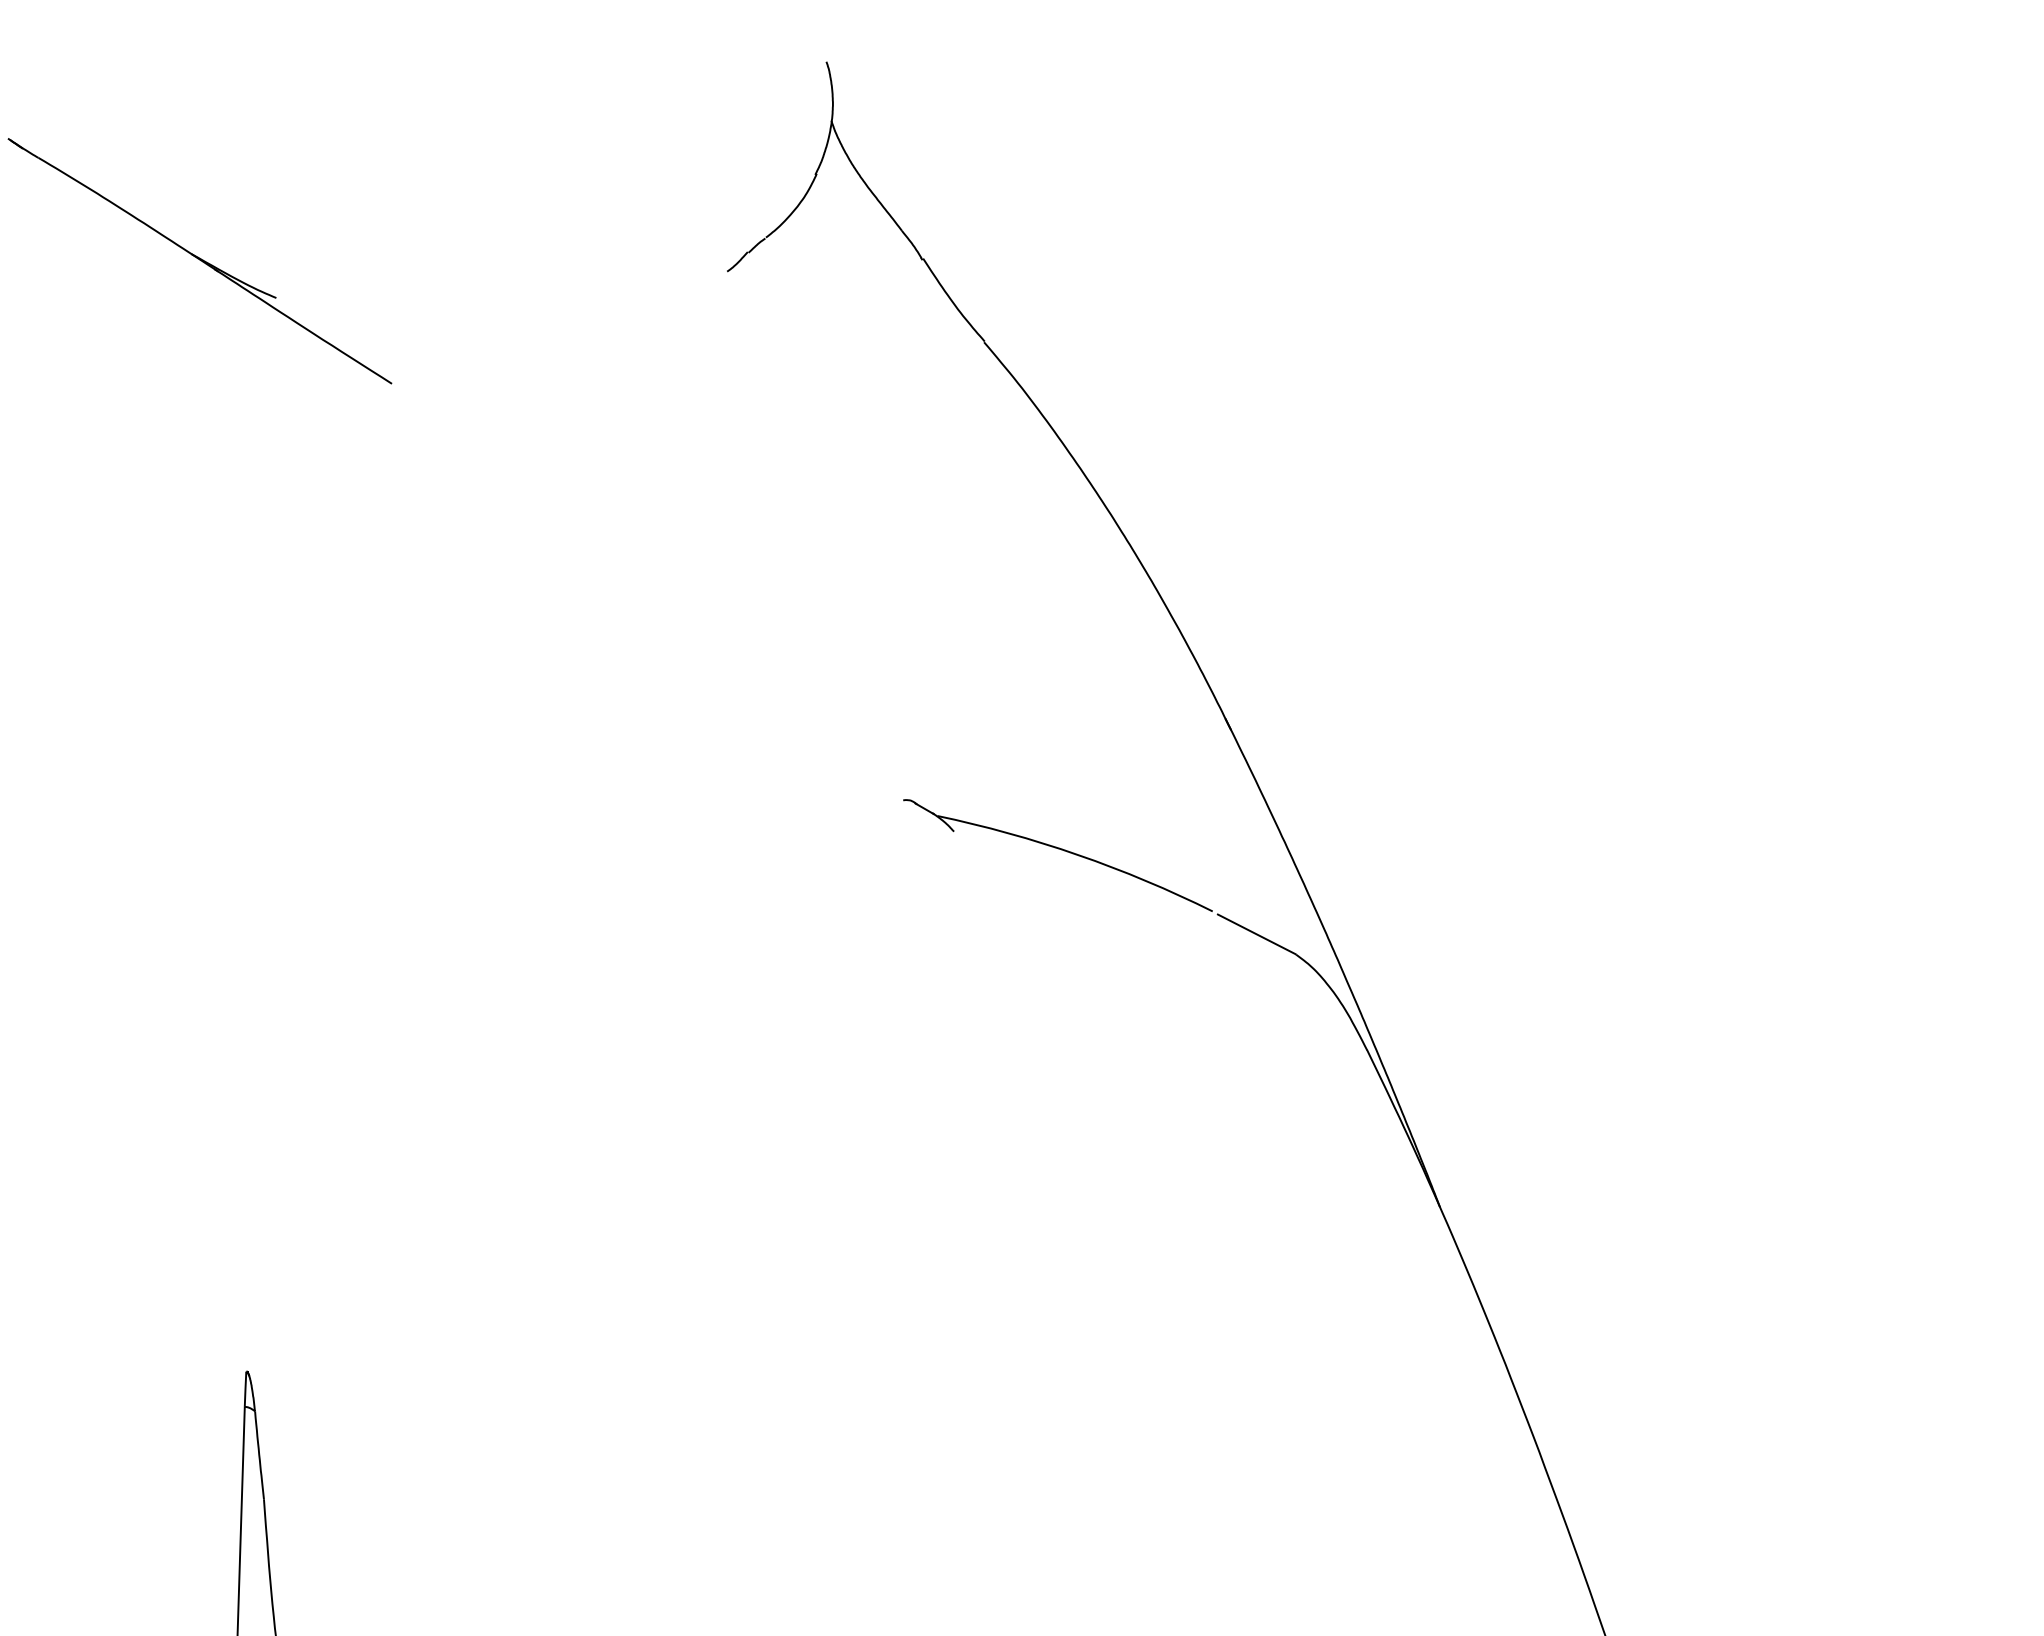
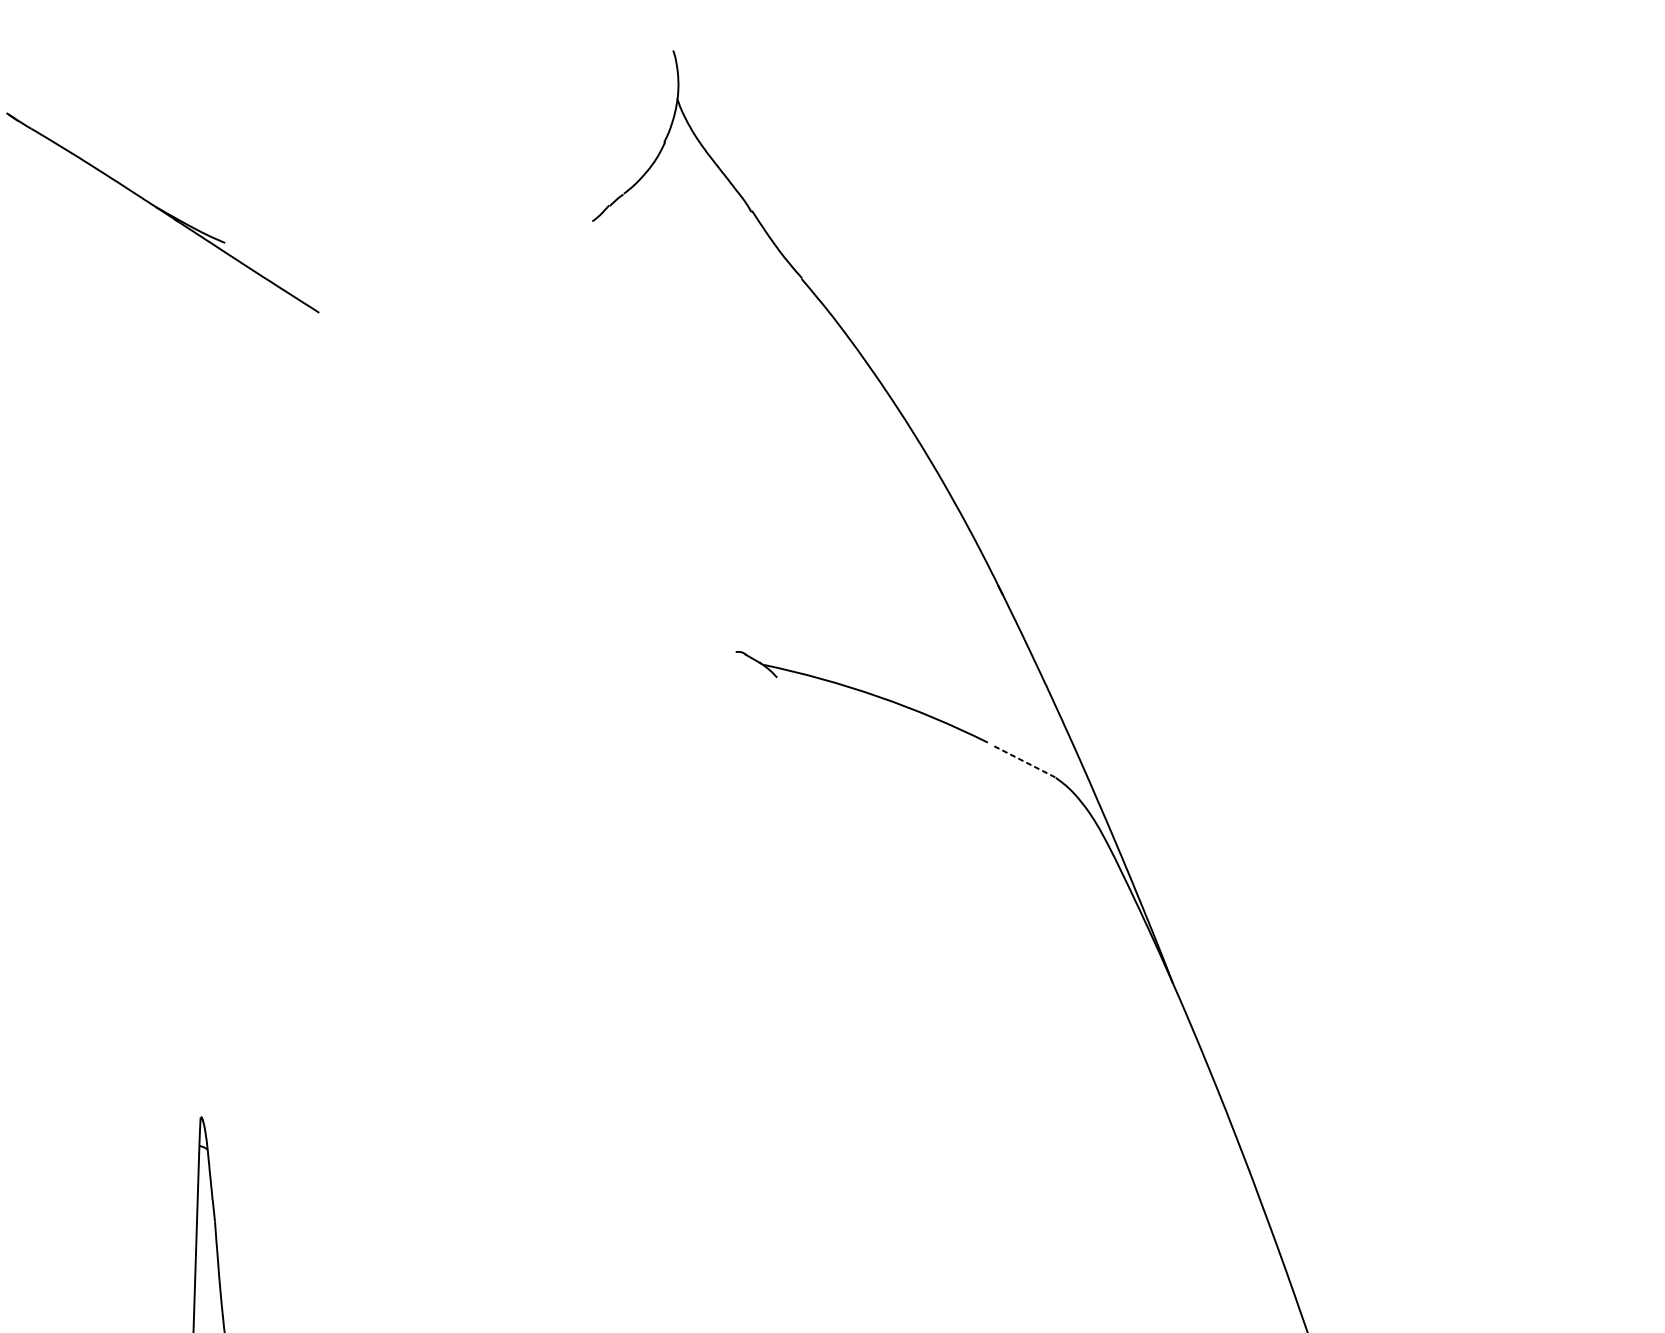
line: (1256, 934) -> (1023, 761), solid -> dashed

